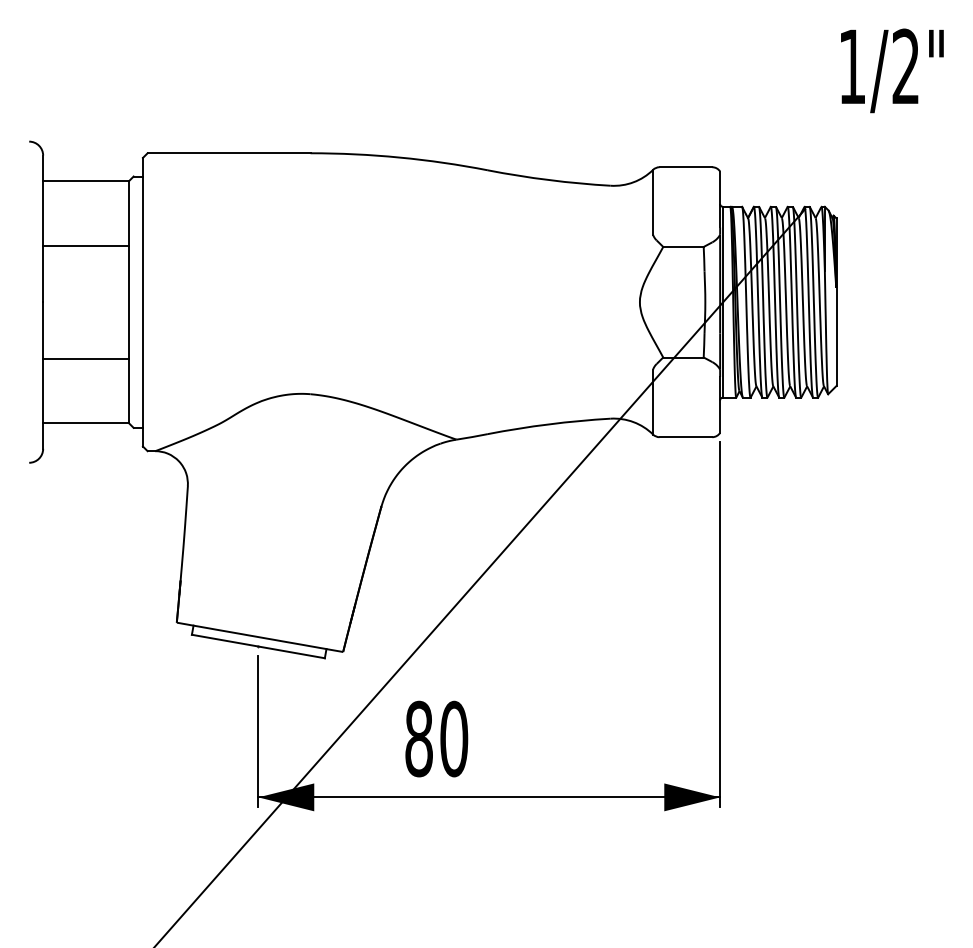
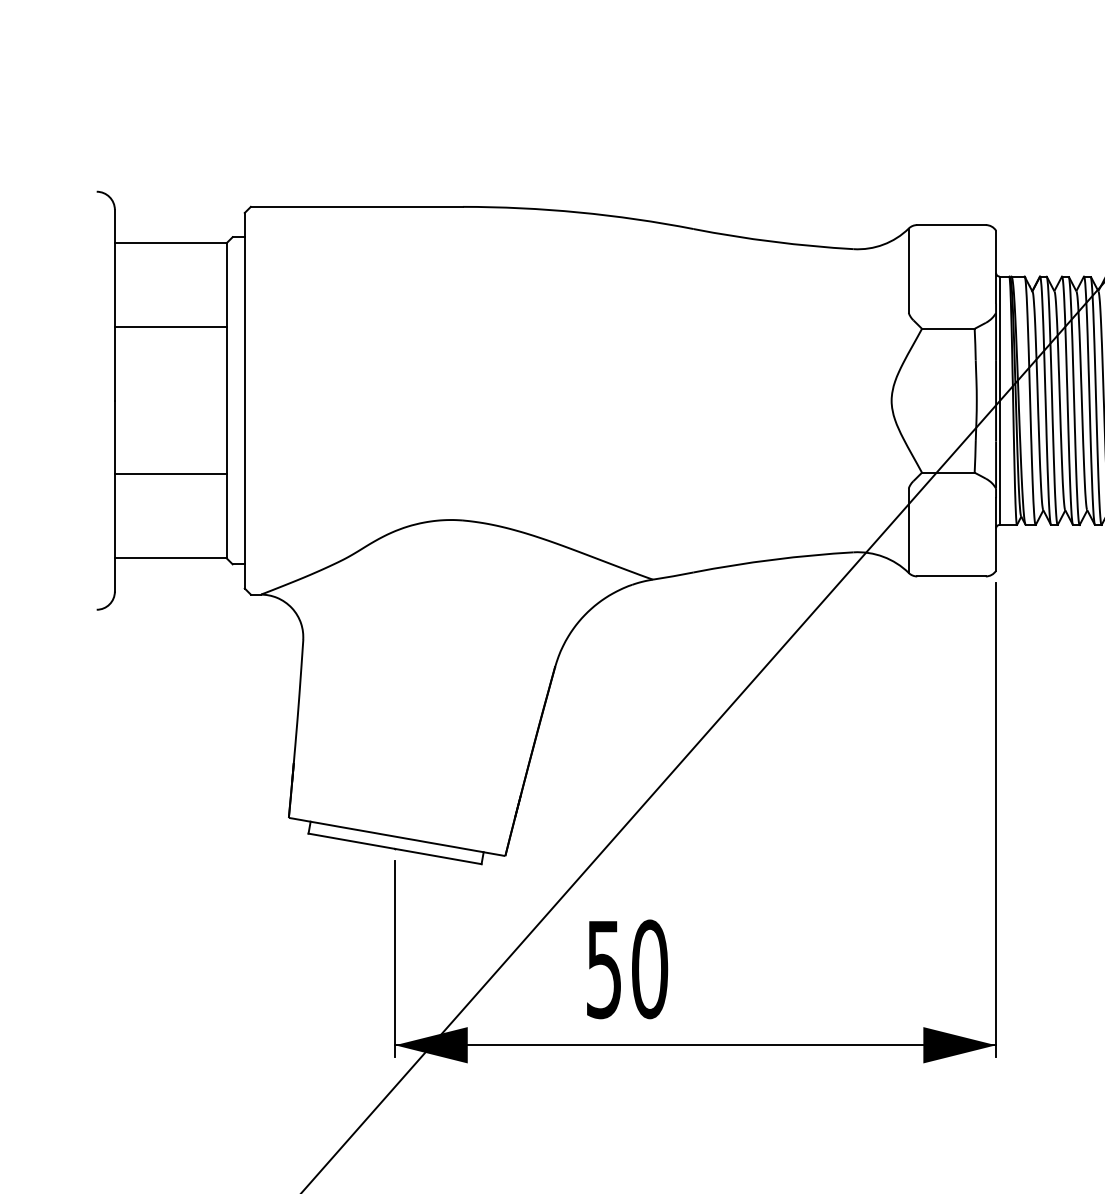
text: (418, 738) -> (603, 968), 80 -> 50

